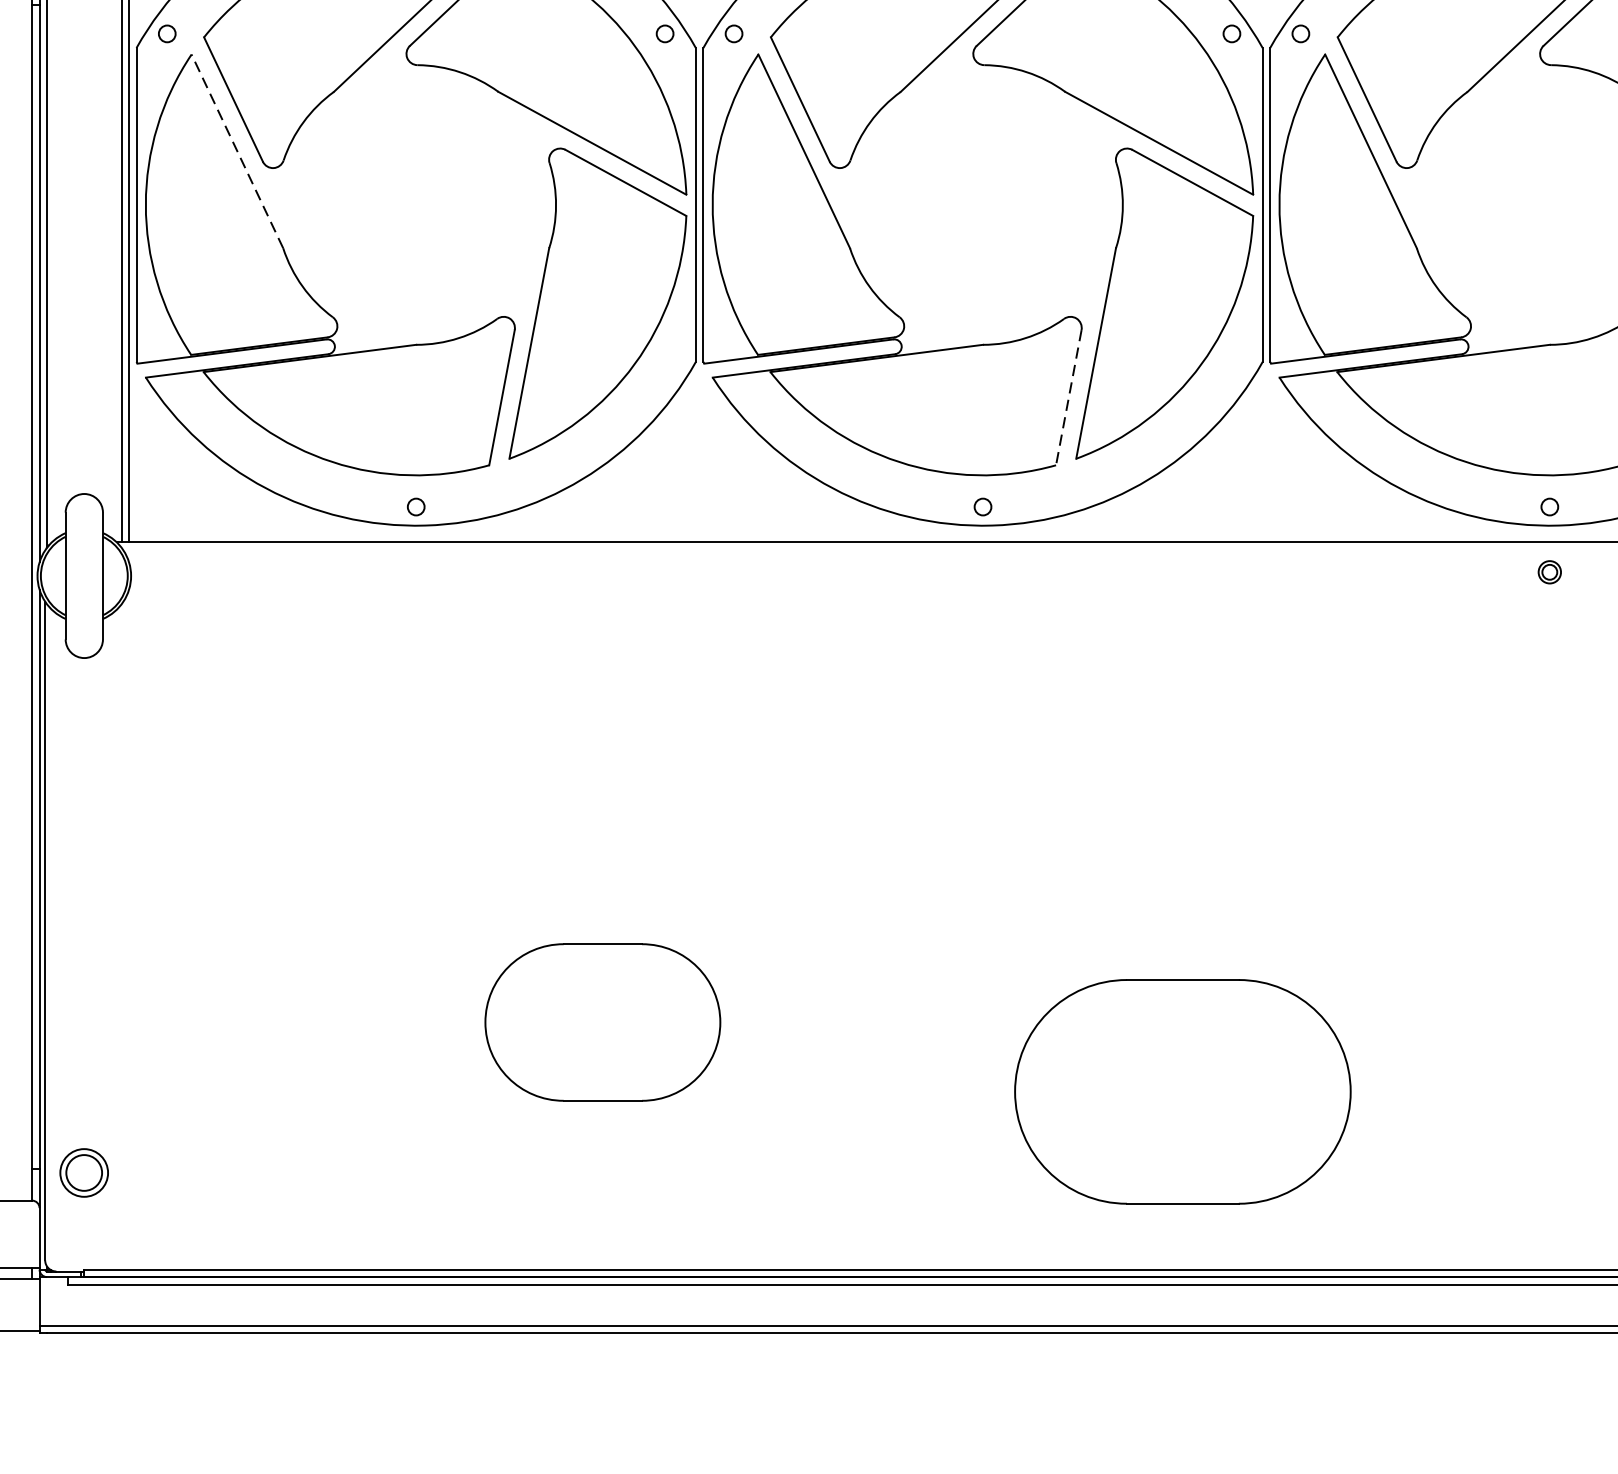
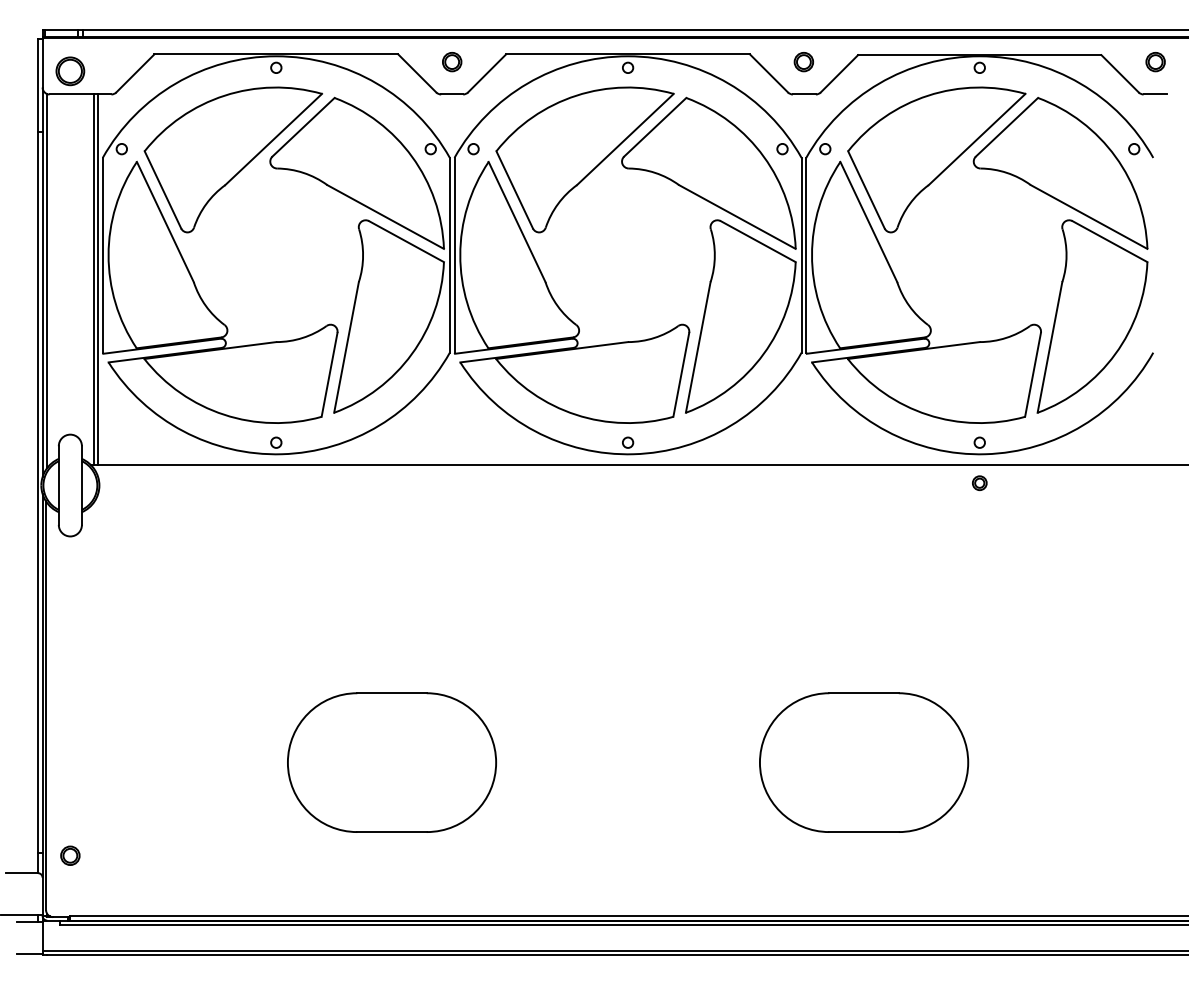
line: (237, 150) -> (165, 221), dashed -> solid
line: (1069, 397) -> (681, 374), dashed -> solid
part: (603, 1022) -> (392, 762), size x1.43
part: (1183, 1091) -> (864, 762), moved
part: (84, 1172) -> (70, 855), size x0.62

